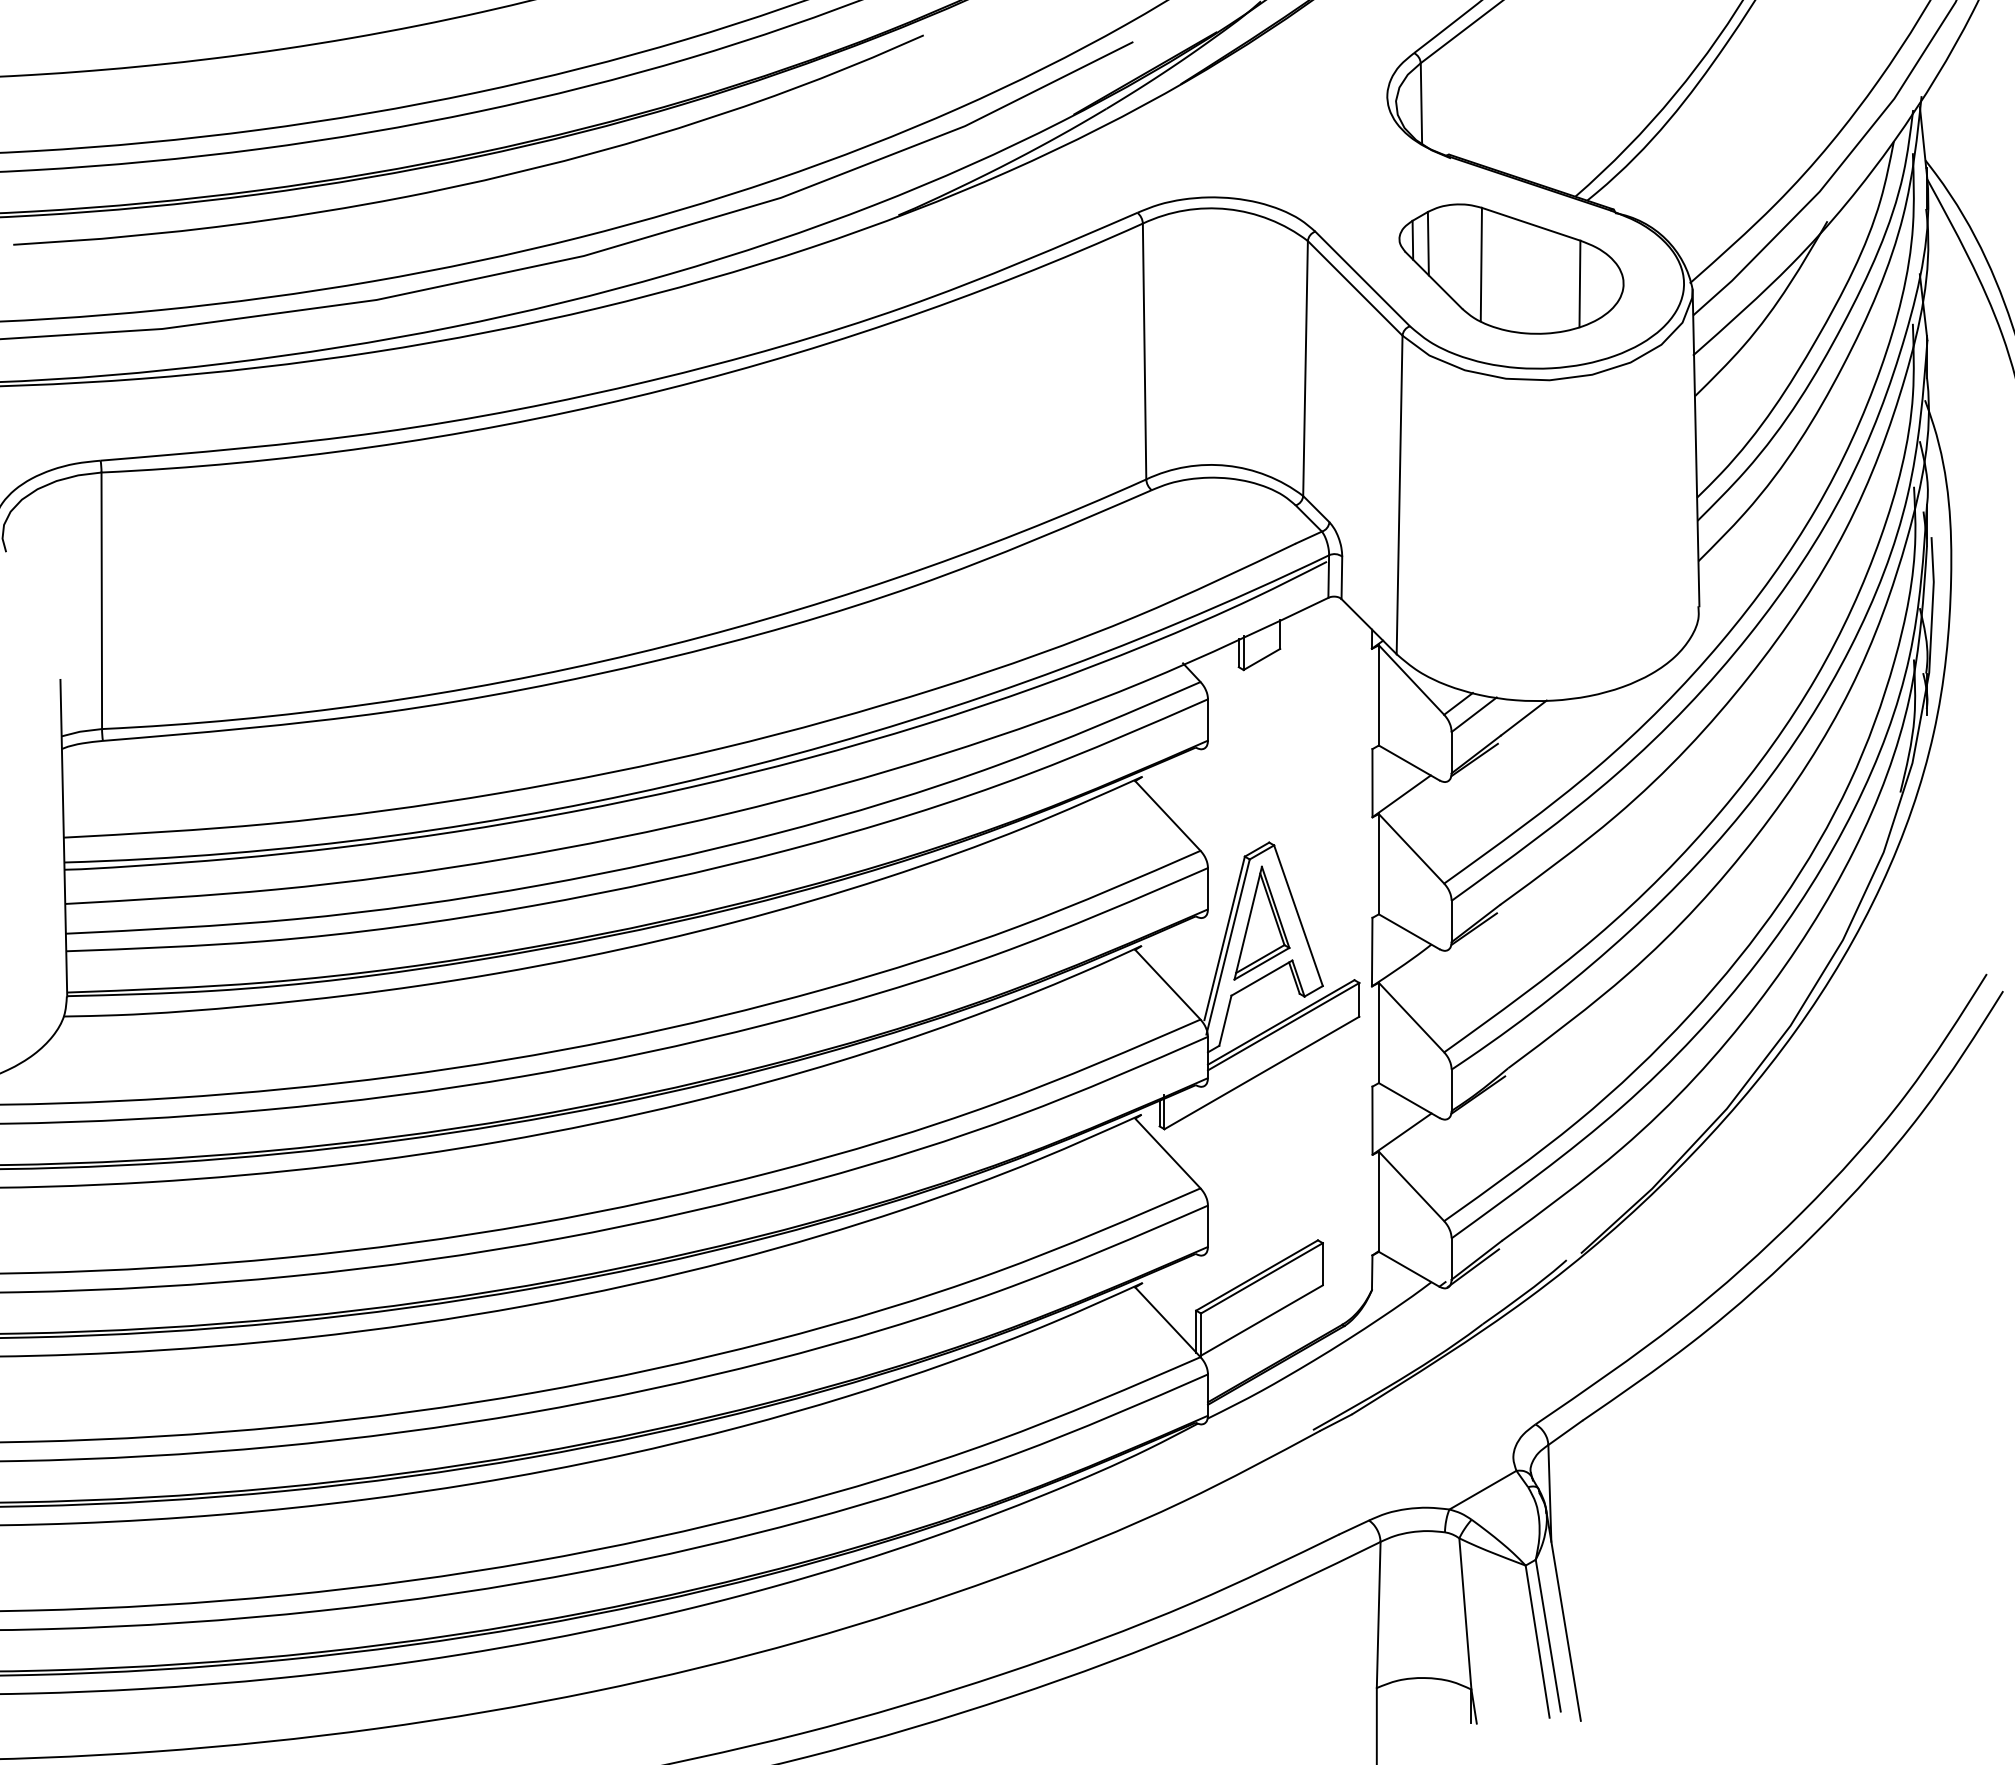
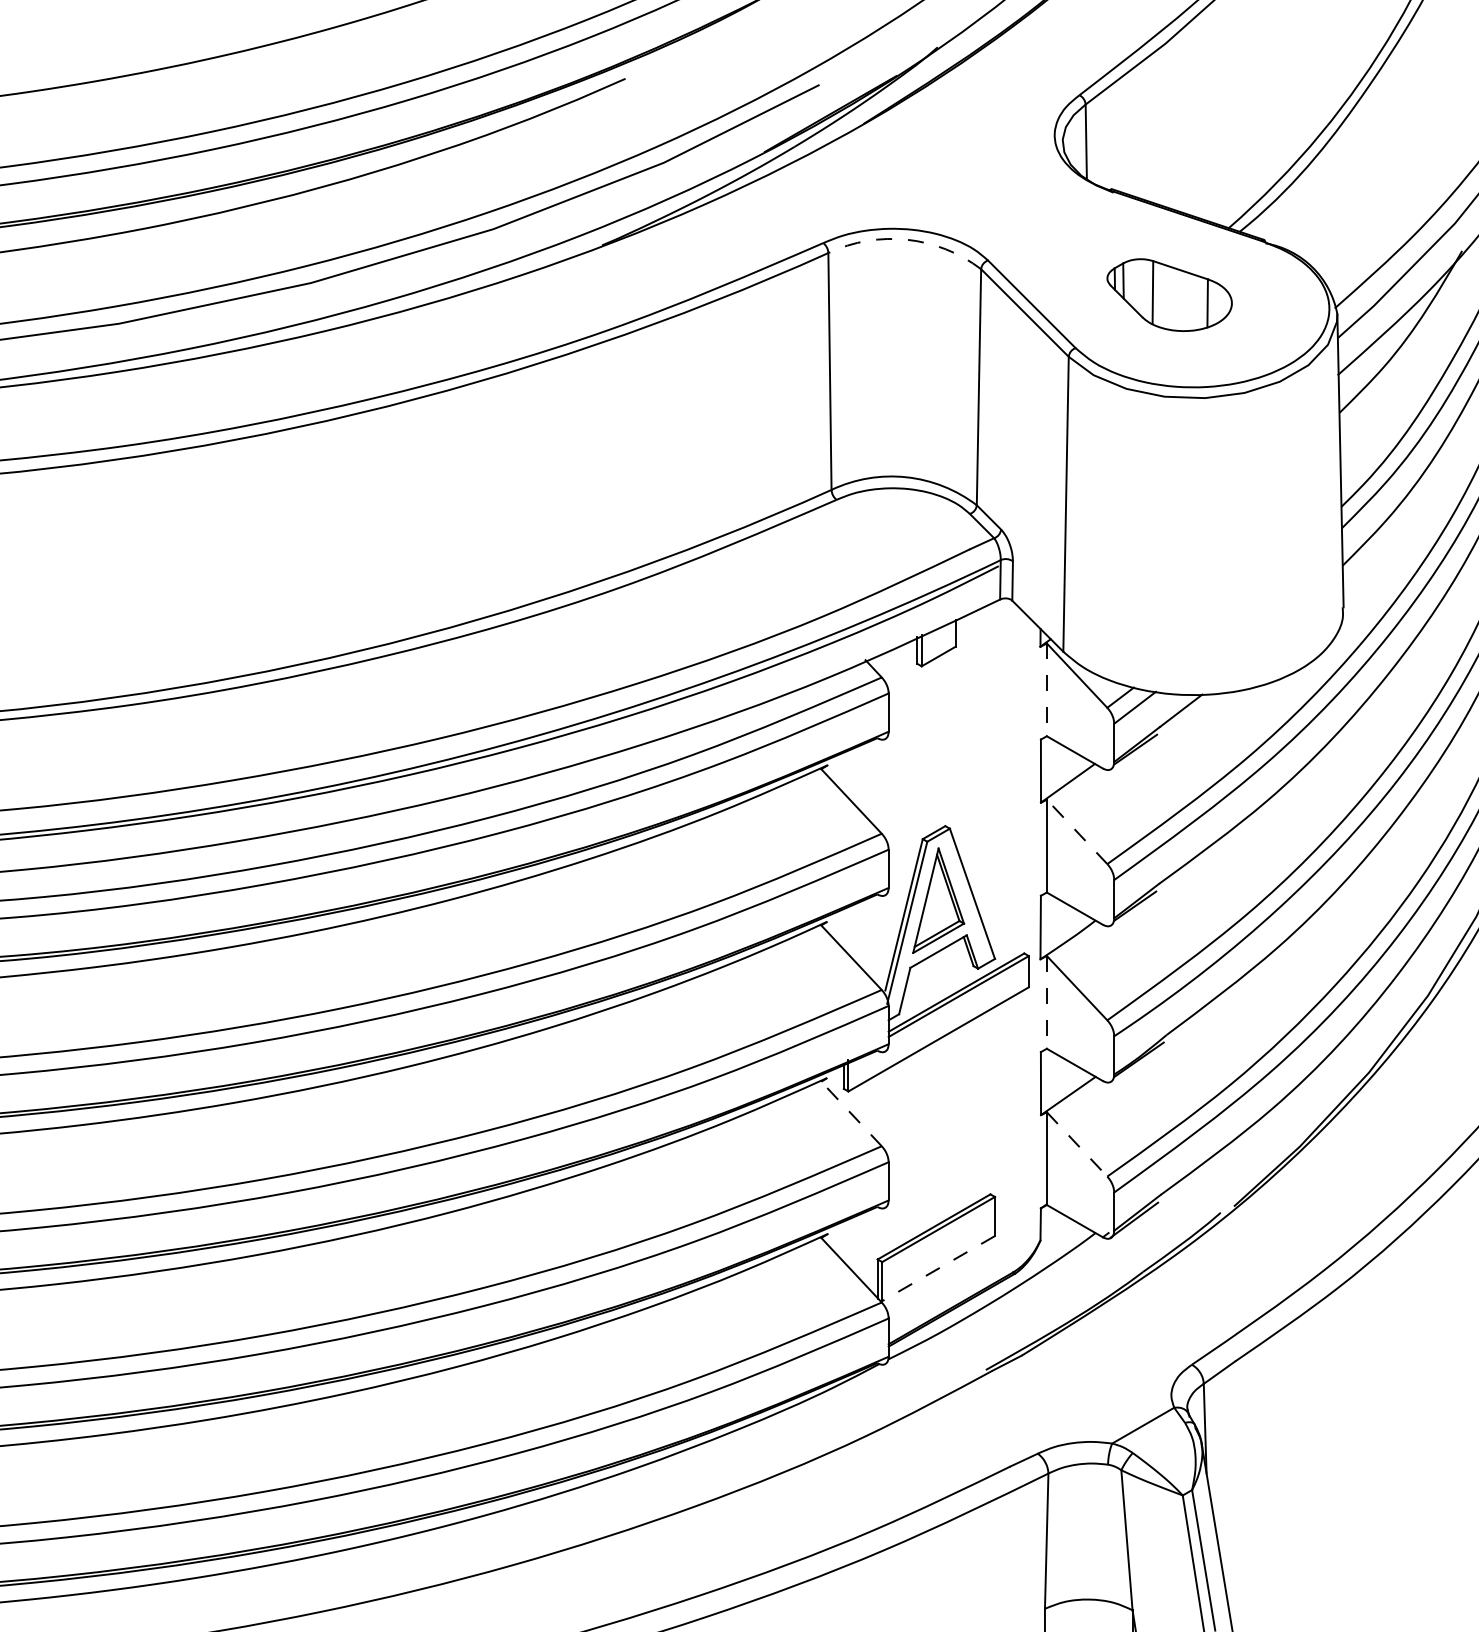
arc: (1227, 209) -> (906, 240), solid -> dashed
part: (1511, 268) -> (1169, 294), size x0.6
line: (1378, 695) -> (1046, 689), solid -> dashed
line: (1411, 848) -> (1077, 831), solid -> dashed
line: (1378, 1033) -> (1046, 1002), solid -> dashed
line: (1167, 1153) -> (851, 1113), solid -> dashed
line: (1411, 1186) -> (1077, 1144), solid -> dashed
line: (1261, 1320) -> (938, 1268), solid -> dashed

